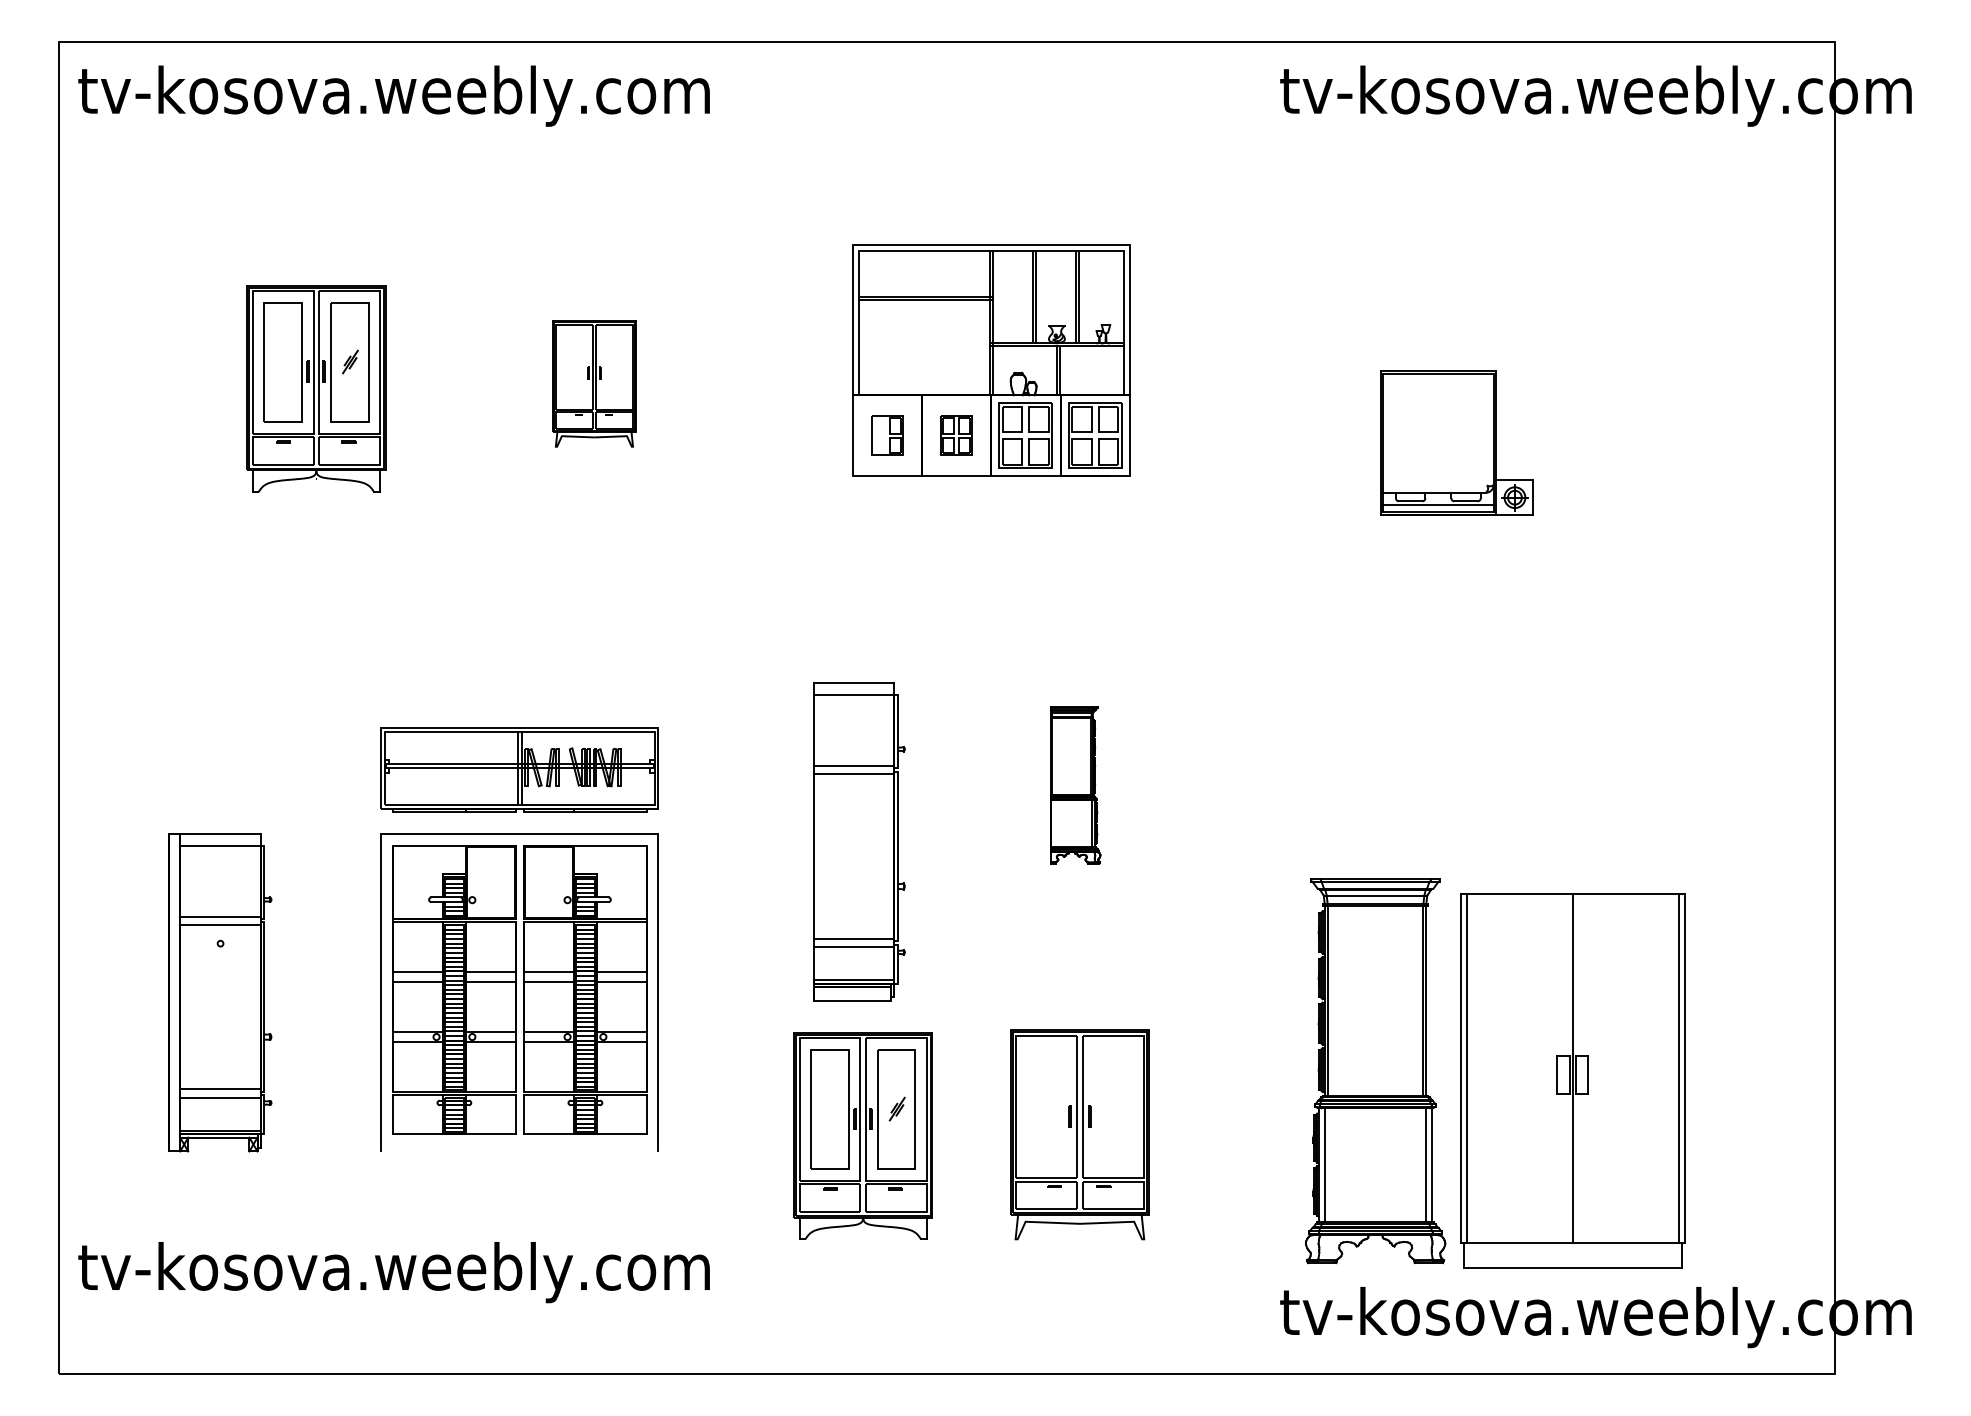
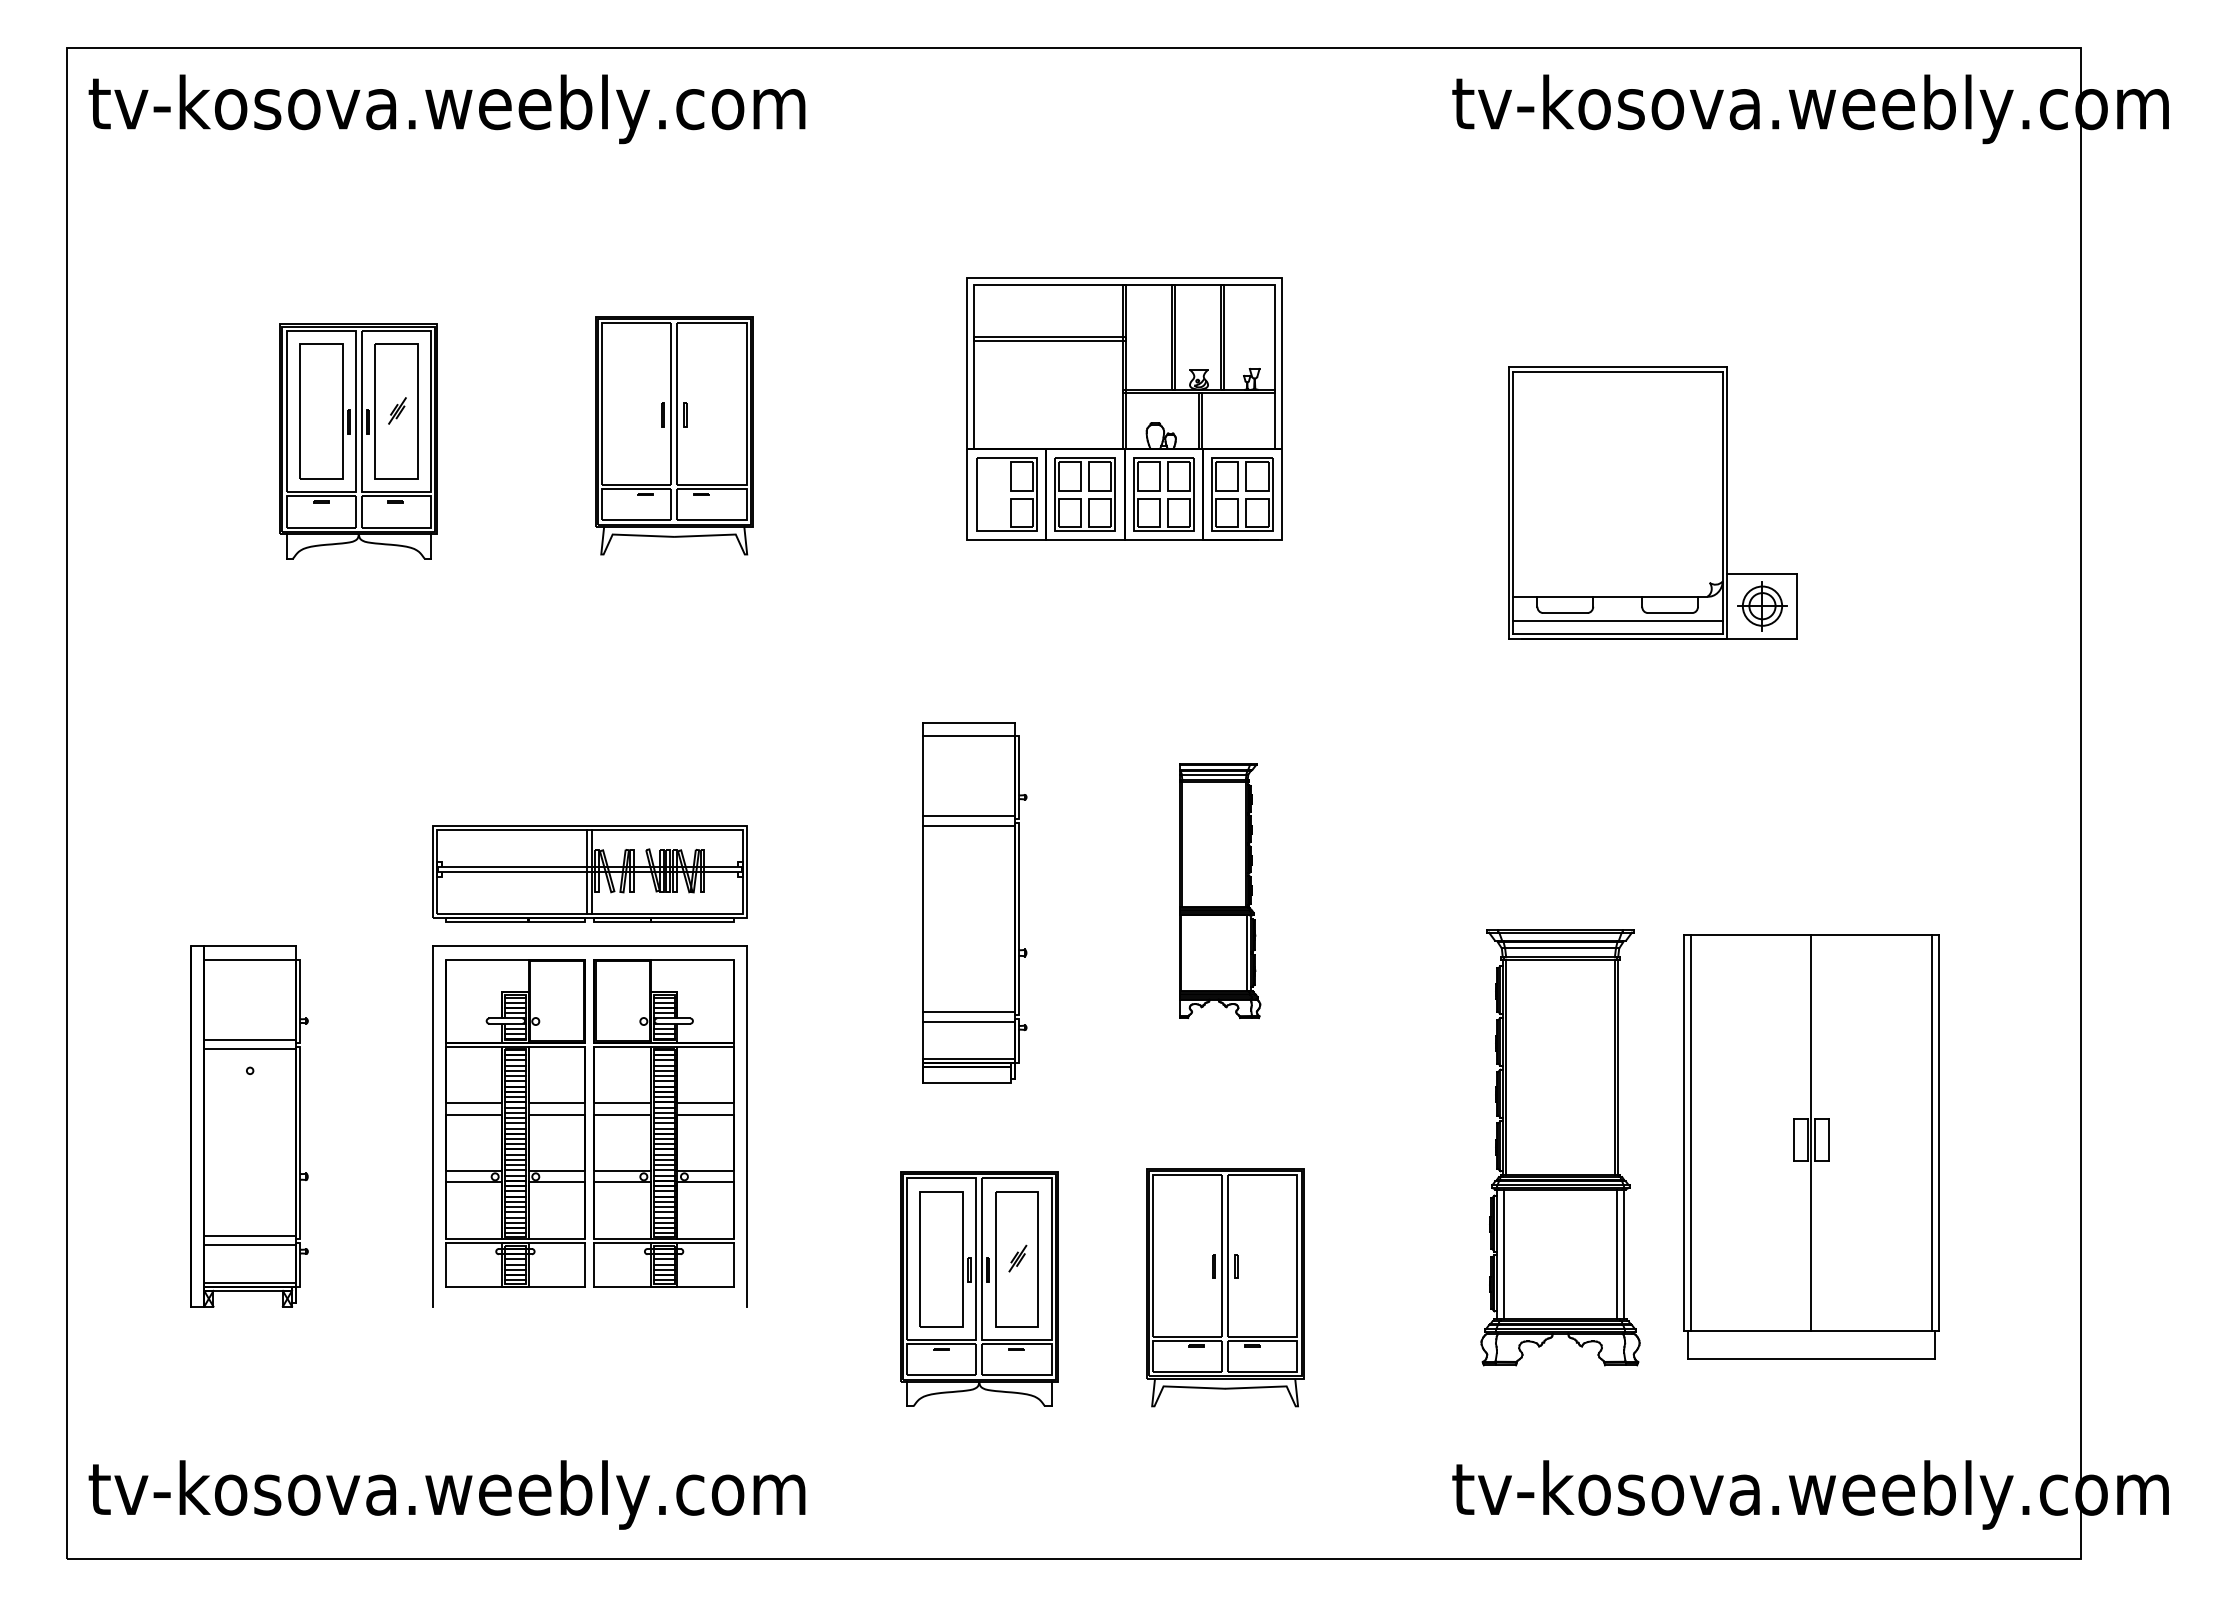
part: (594, 383) -> (674, 435), size x1.67
part: (887, 435) -> (1006, 494), size x1.67
part: (955, 435) -> (1084, 494), size x1.67
part: (1456, 442) -> (1652, 502), size x1.67
part: (1075, 784) -> (1220, 890), size x1.43
part: (859, 841) -> (974, 902), moved
part: (1375, 1071) -> (1560, 1147), moved
part: (1572, 1080) -> (1811, 1146), moved
text: (393, 1272) -> (446, 1494), moved

